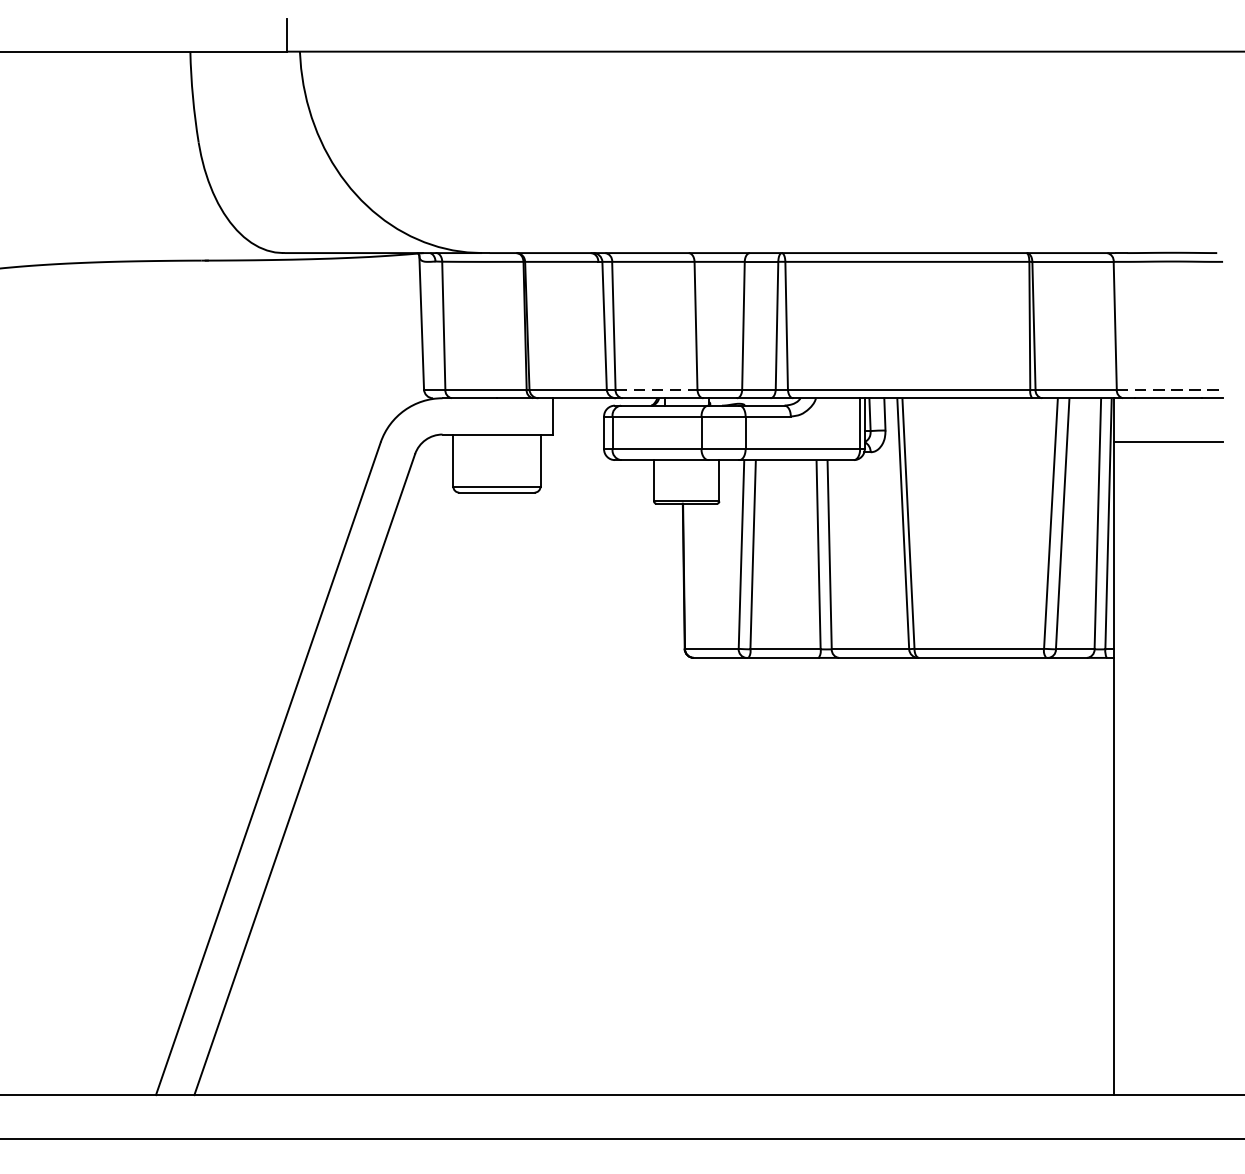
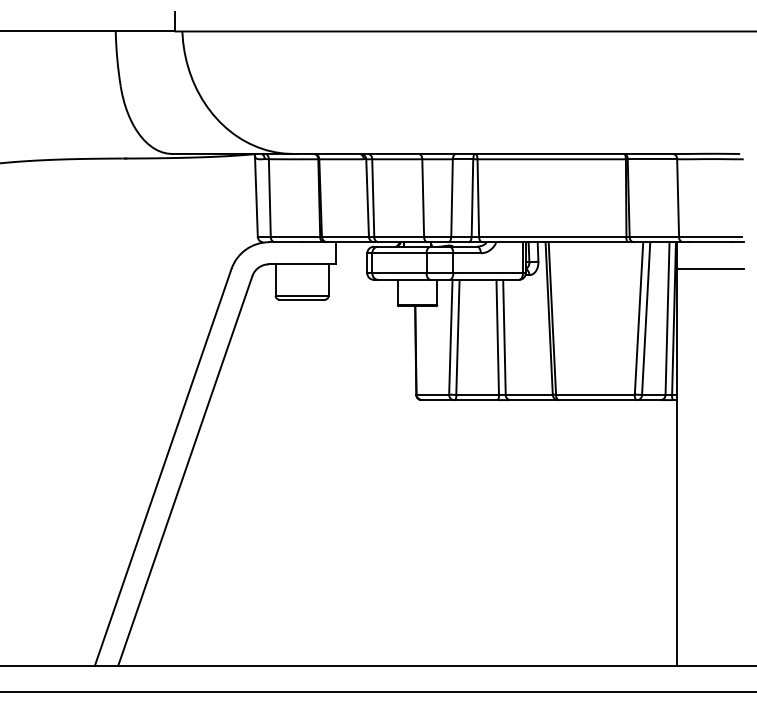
line: (657, 388) -> (399, 236), dashed -> solid
line: (1168, 388) -> (710, 236), dashed -> solid

